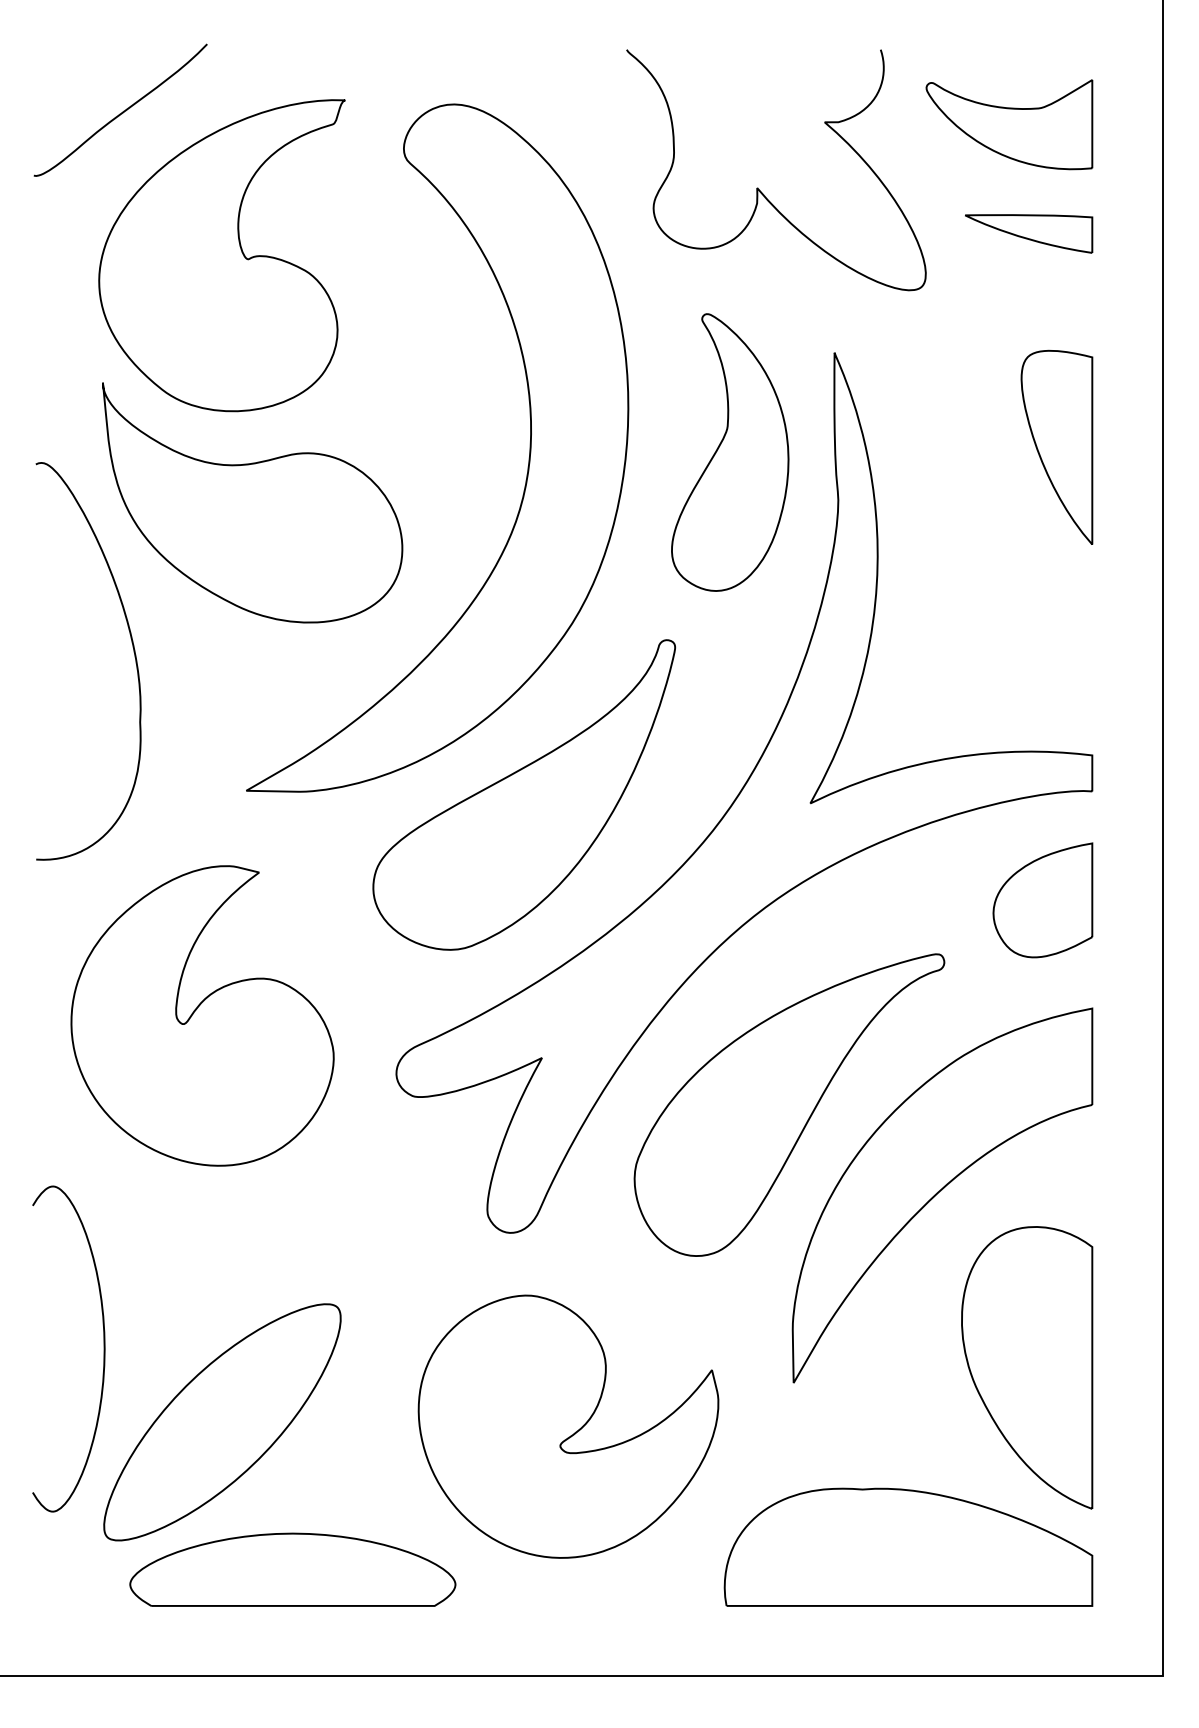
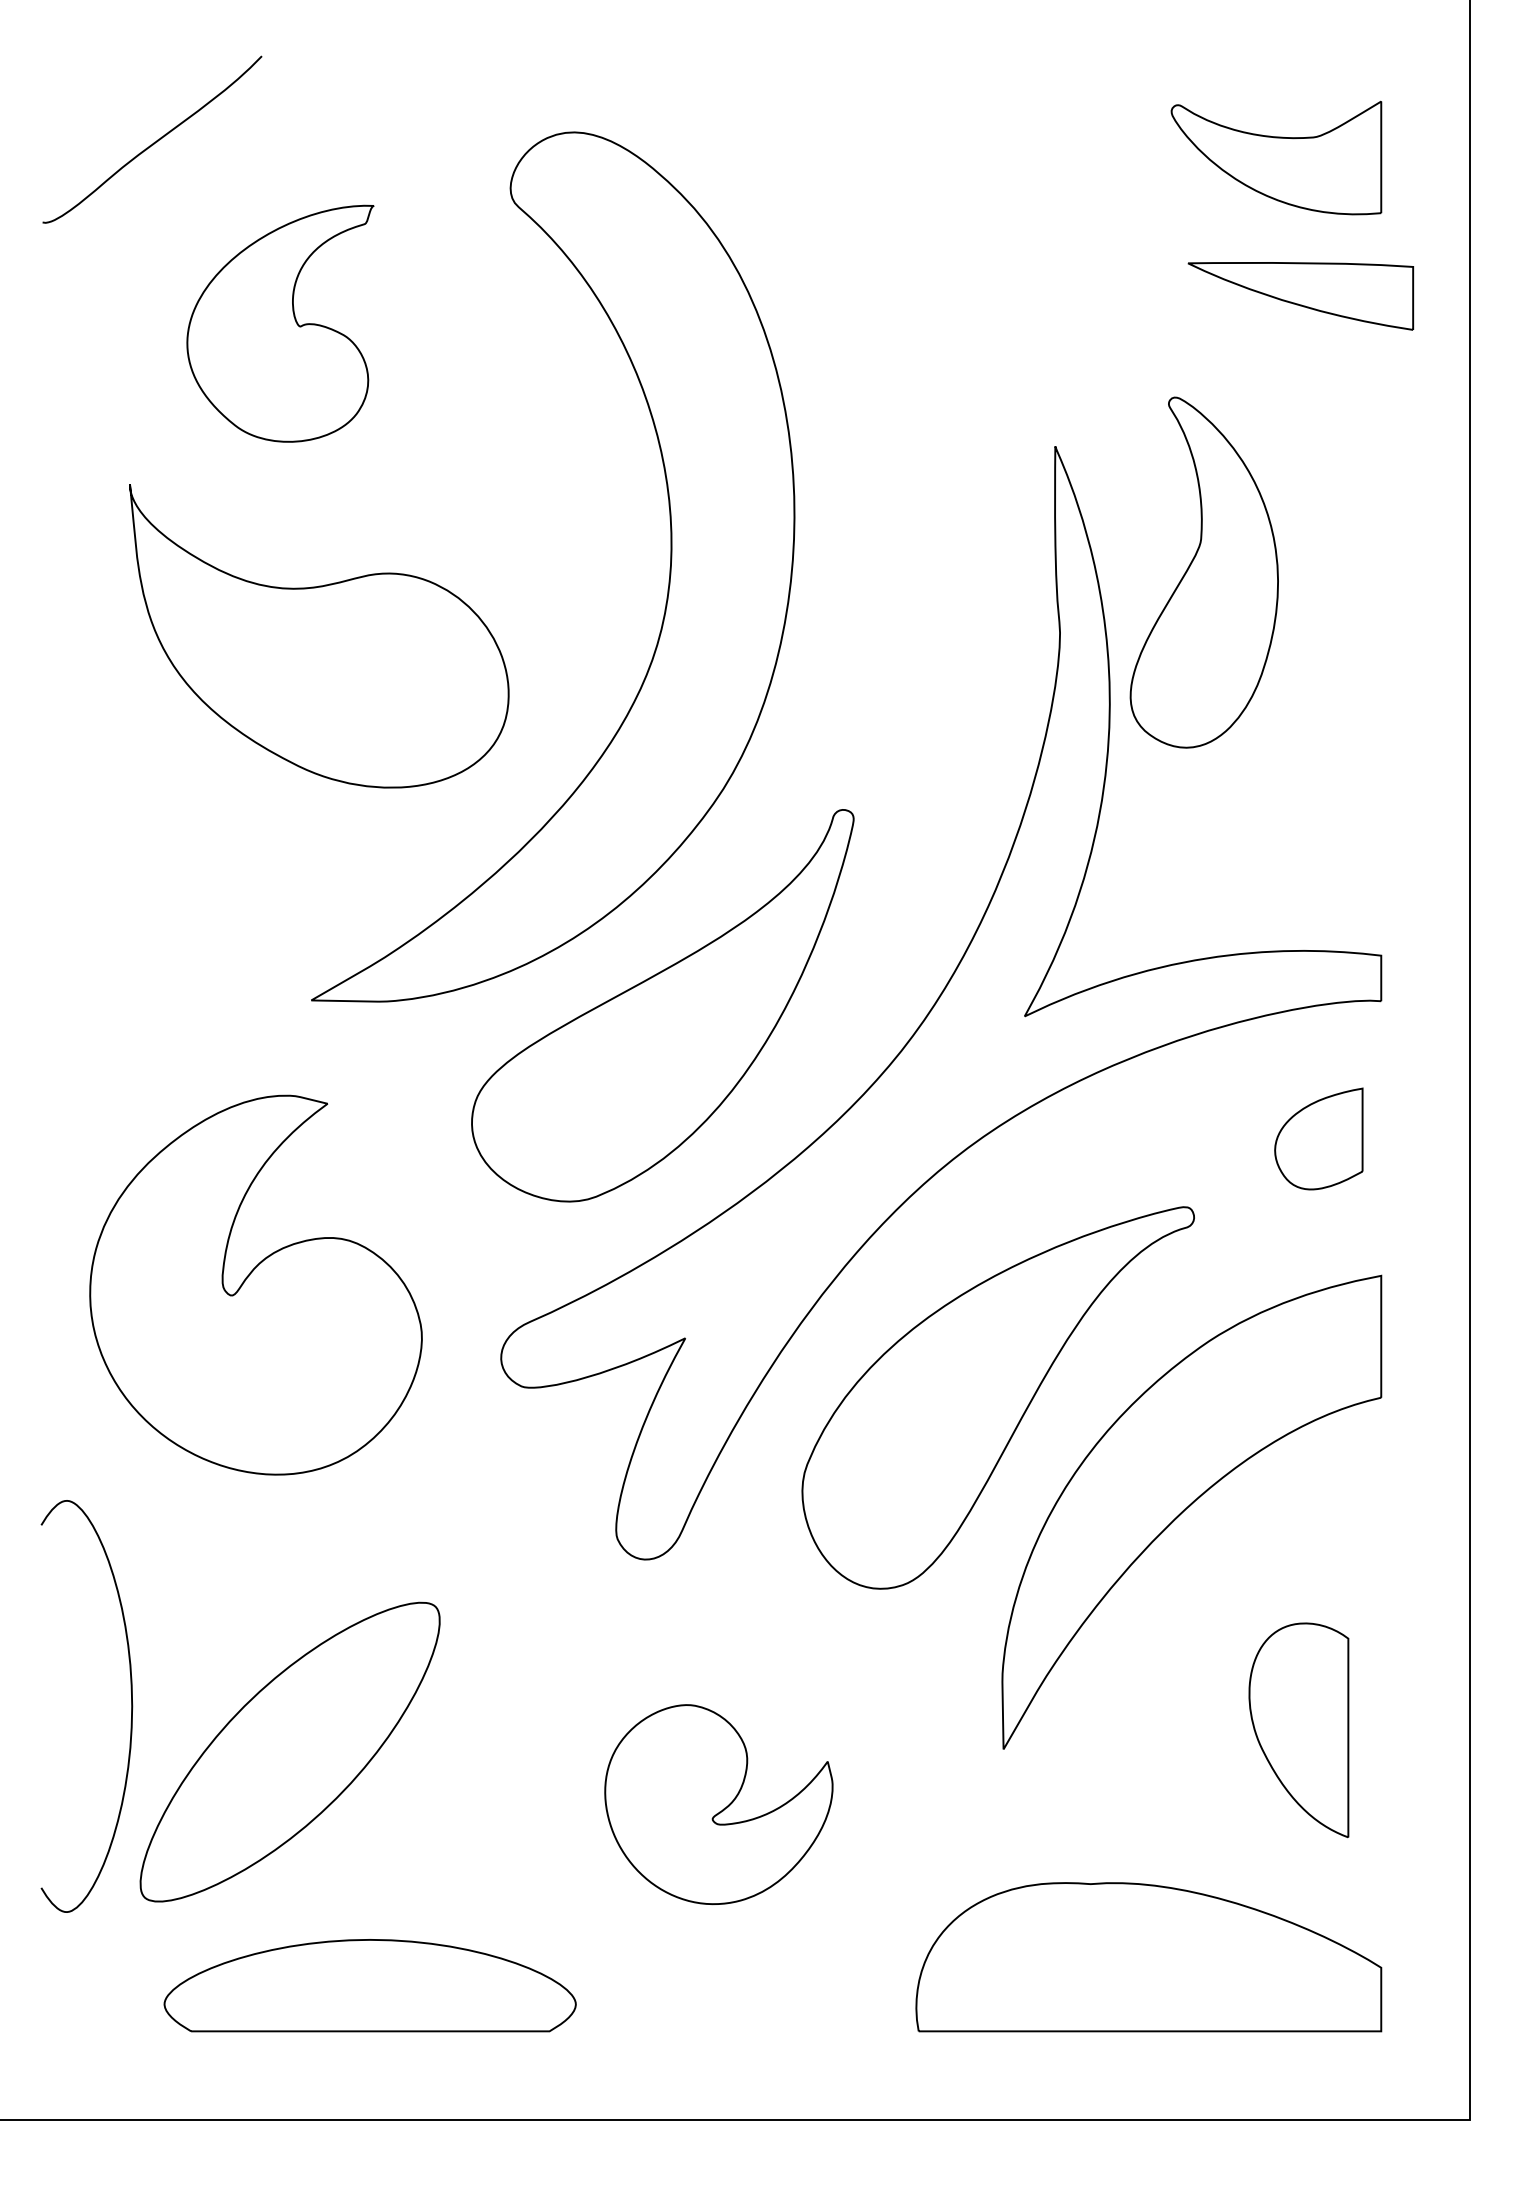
curve: (758, 187) -> (958, 237), removed
part: (1029, 233) -> (1301, 295), size x1.4
part: (221, 255) -> (280, 323), size x0.6
part: (1056, 447) -> (1336, 566), removed
part: (729, 452) -> (1203, 572), moved
curve: (133, 650) -> (168, 823), removed
part: (1042, 899) -> (1318, 1138), size x0.7
part: (1026, 1368) -> (1298, 1730), size x0.6
part: (221, 1421) -> (289, 1751), moved
part: (568, 1426) -> (718, 1804), size x0.6

